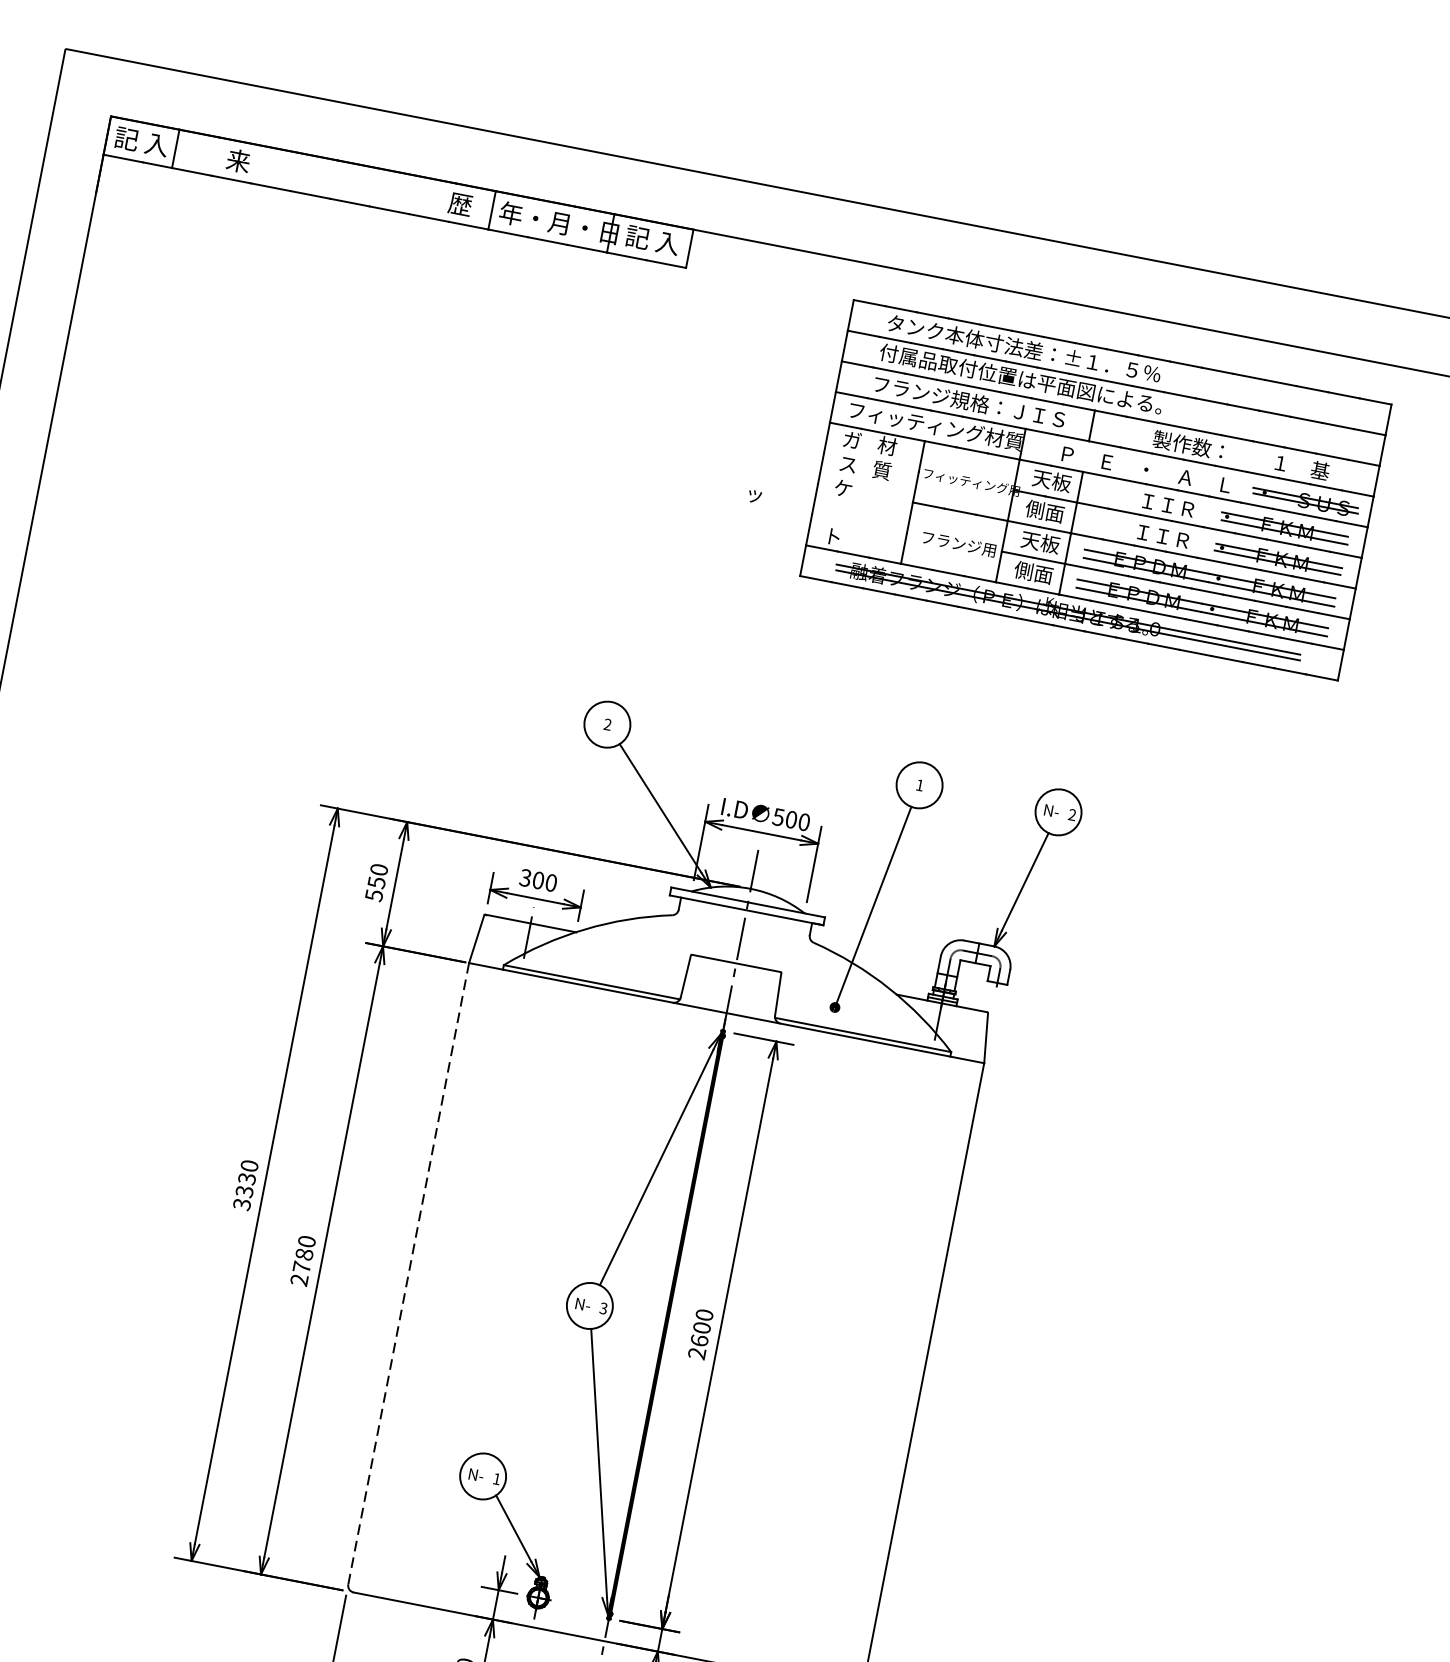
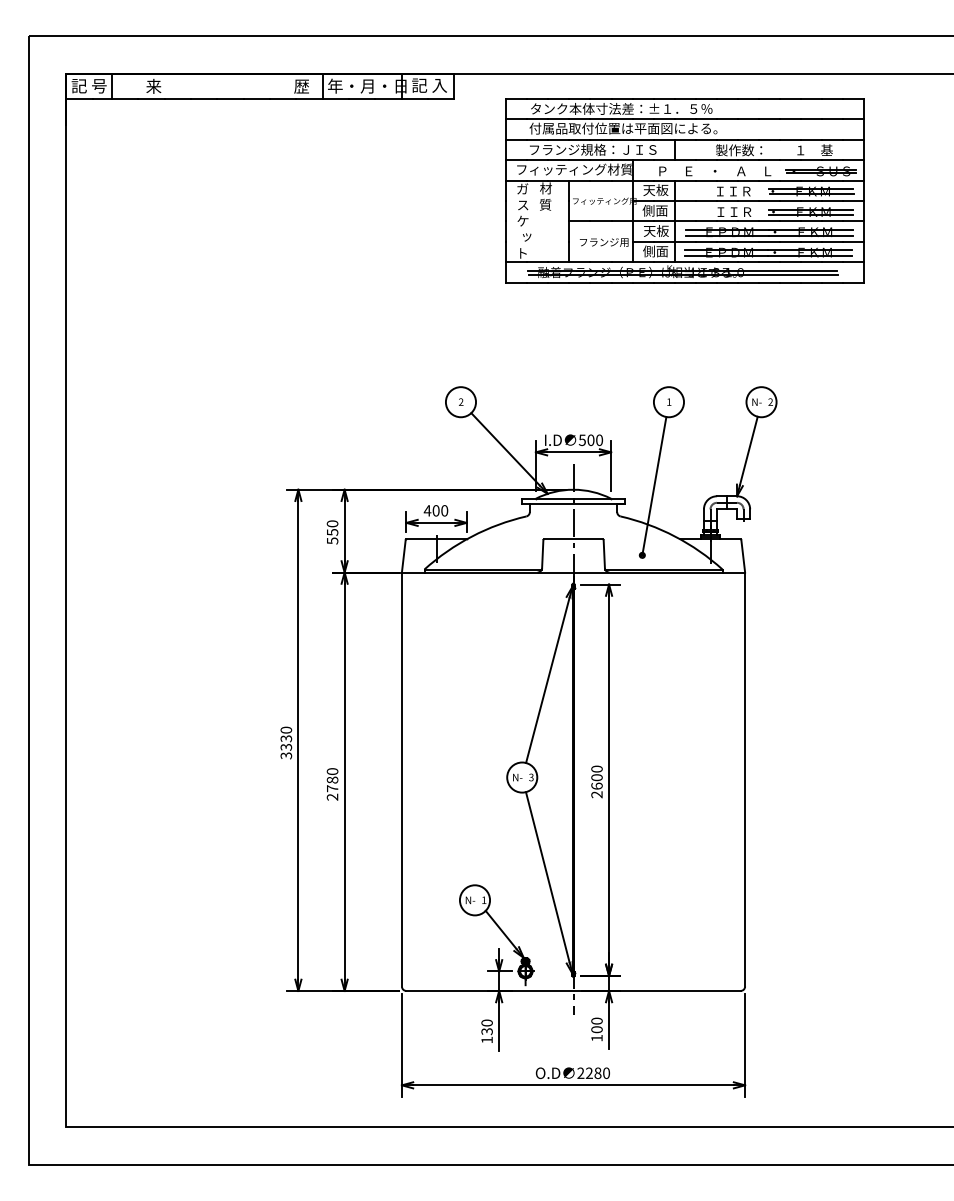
text: (156, 145) -> (99, 86), 記 入 -> 記 号
part: (1094, 489) -> (684, 190), moved
text: (525, 877) -> (427, 510), 300 -> 400
line: (408, 1273) -> (401, 779), dashed -> solid

